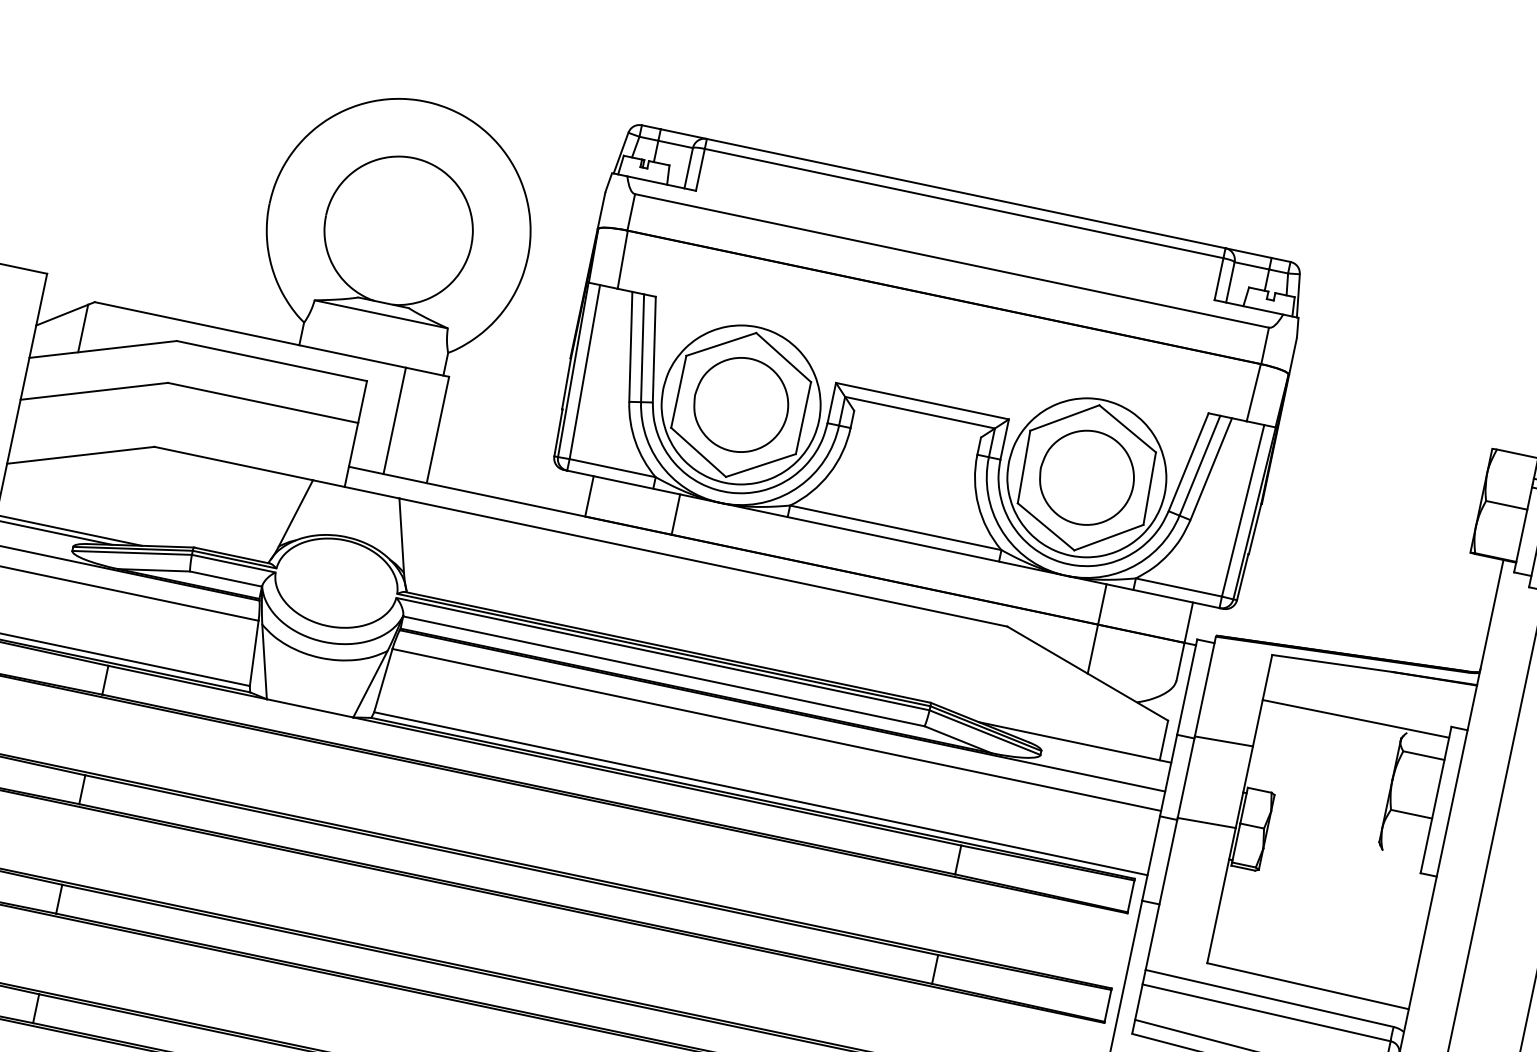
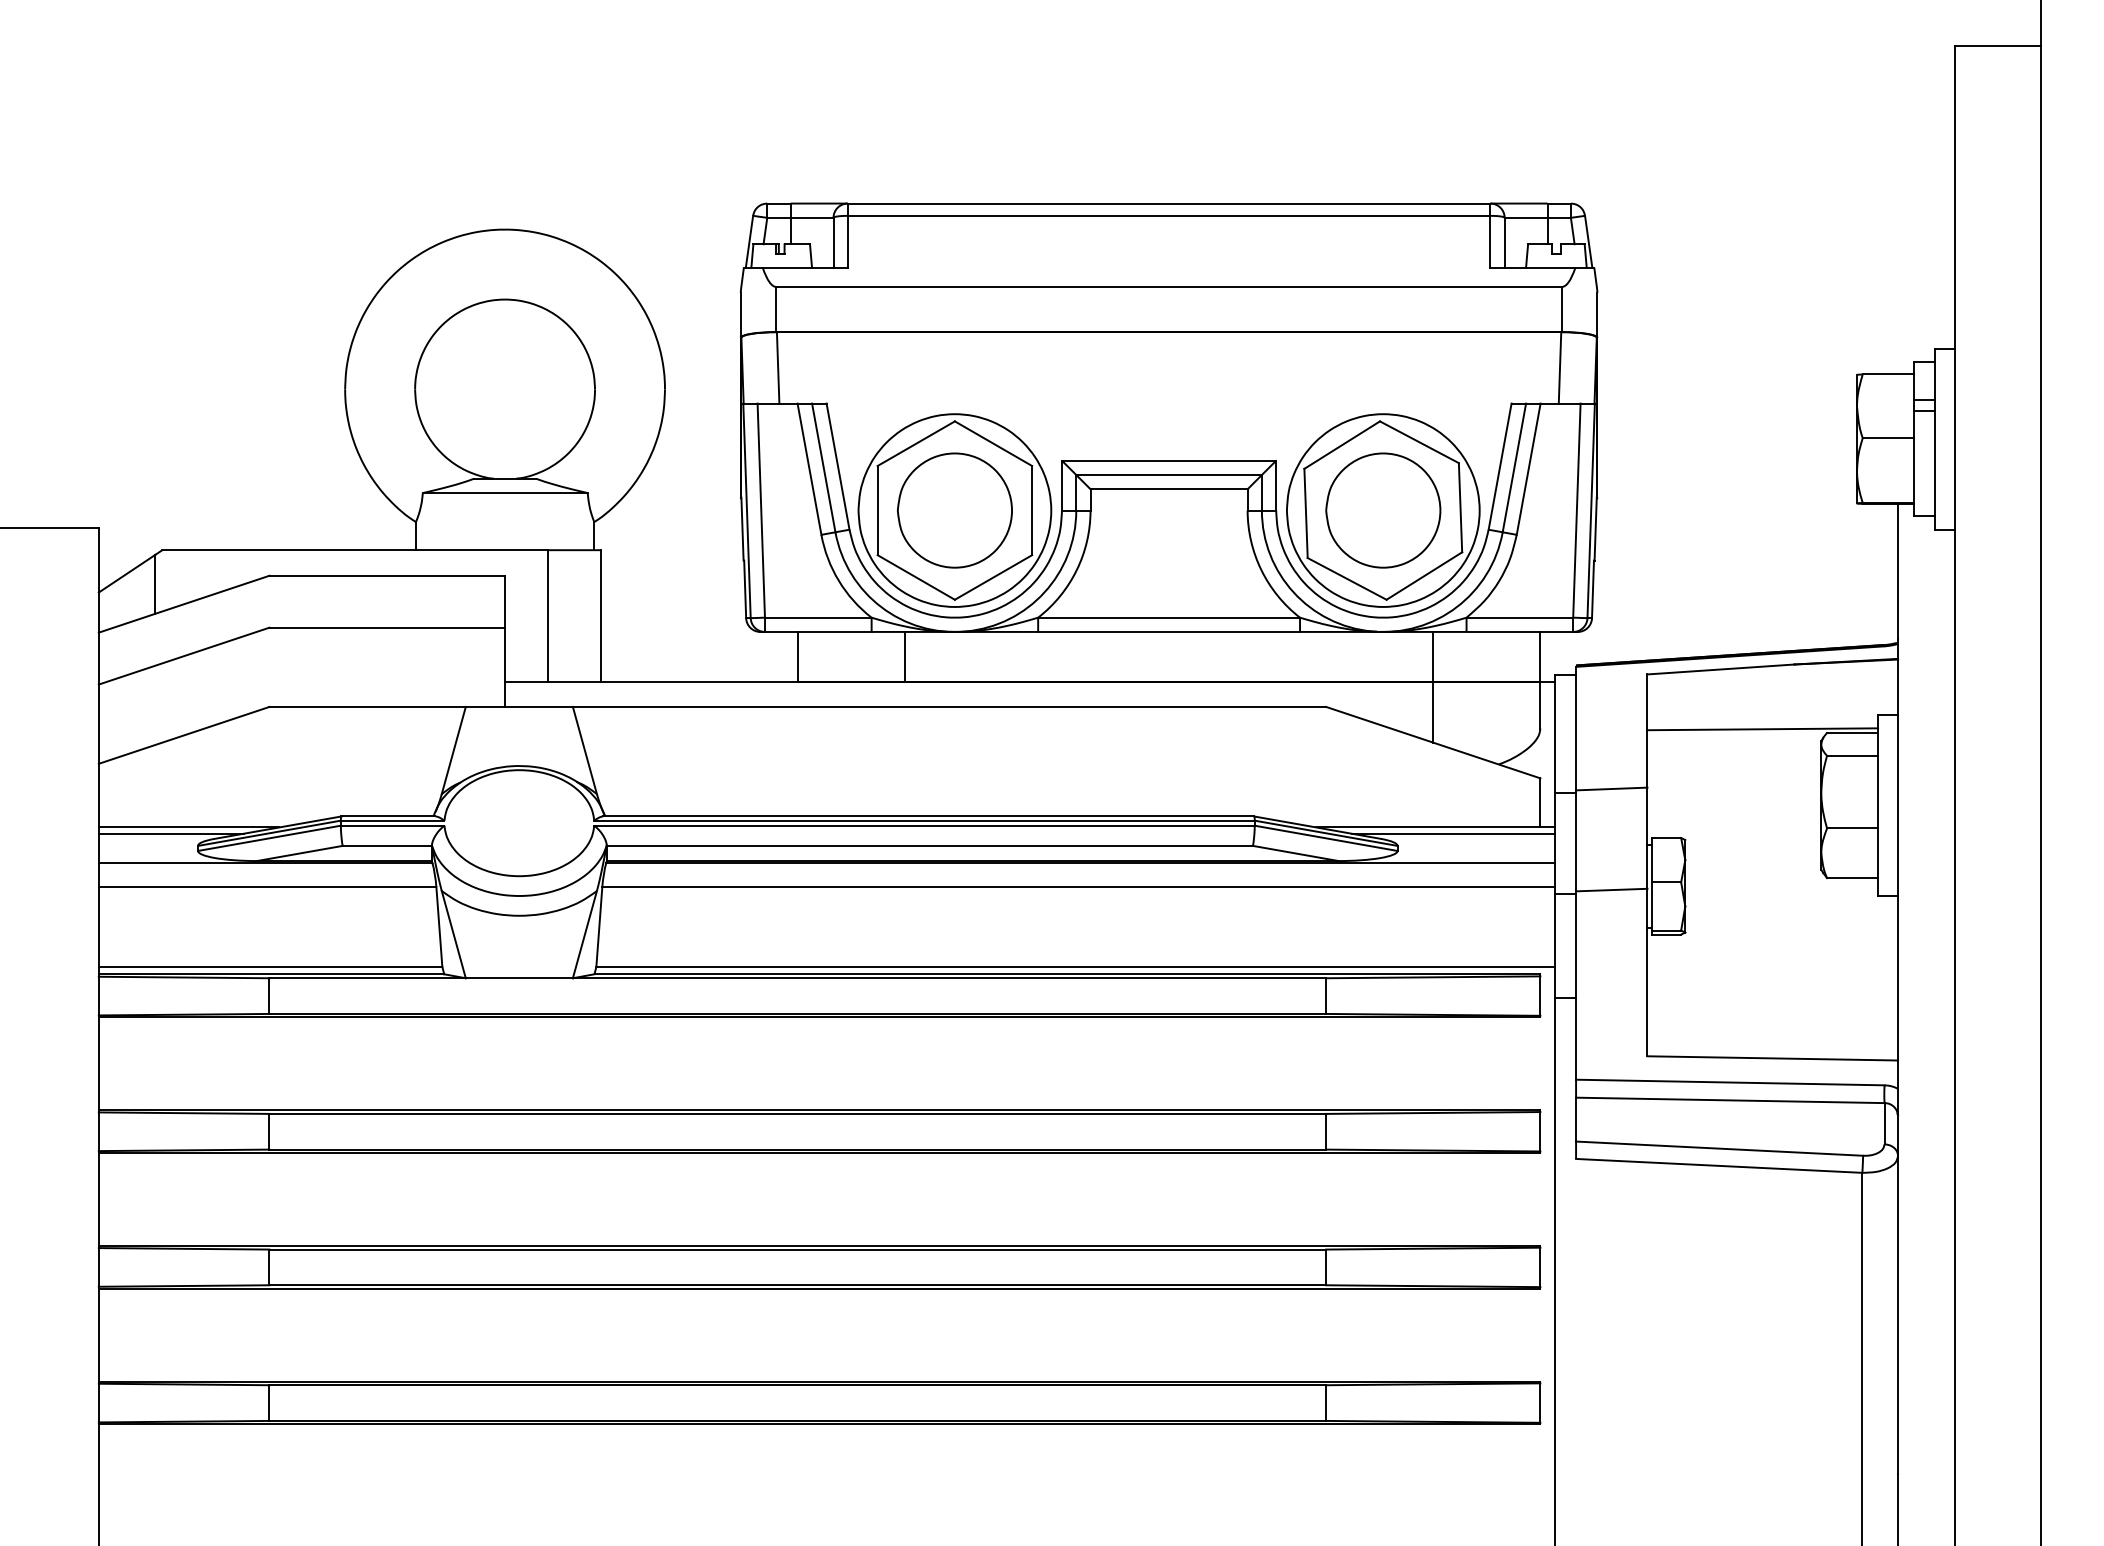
line: (917, 424) -> (1168, 489), added
line: (1427, 736) -> (1852, 732), added
line: (1087, 750) -> (1452, 833), added
line: (1402, 854) -> (1852, 878), added

